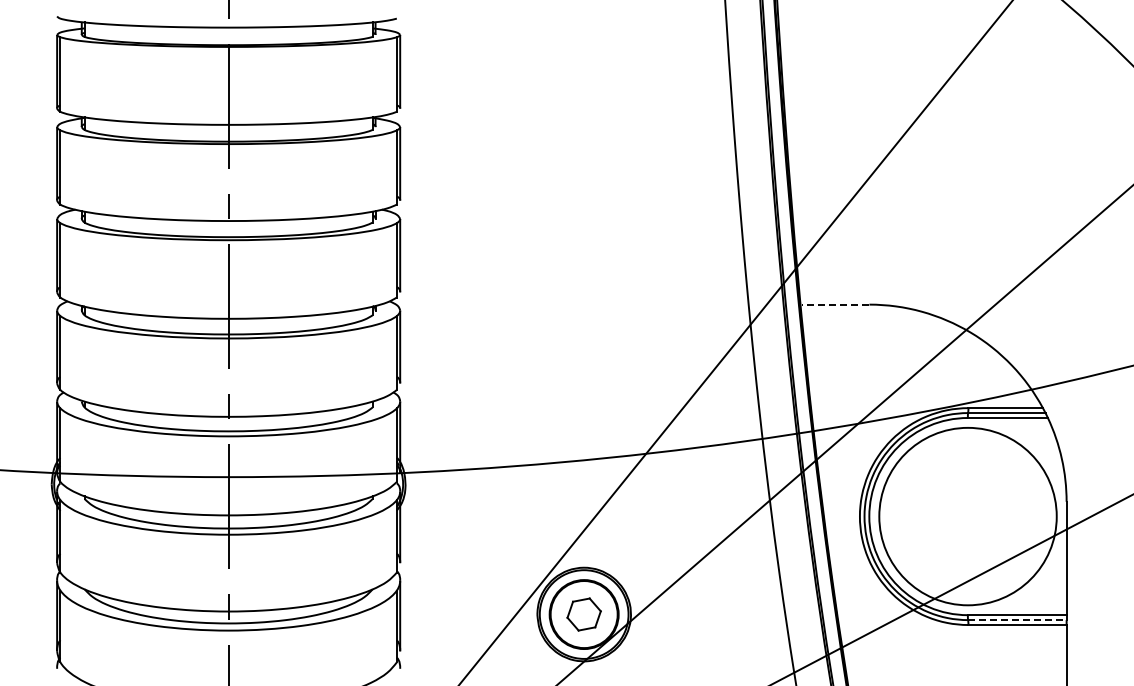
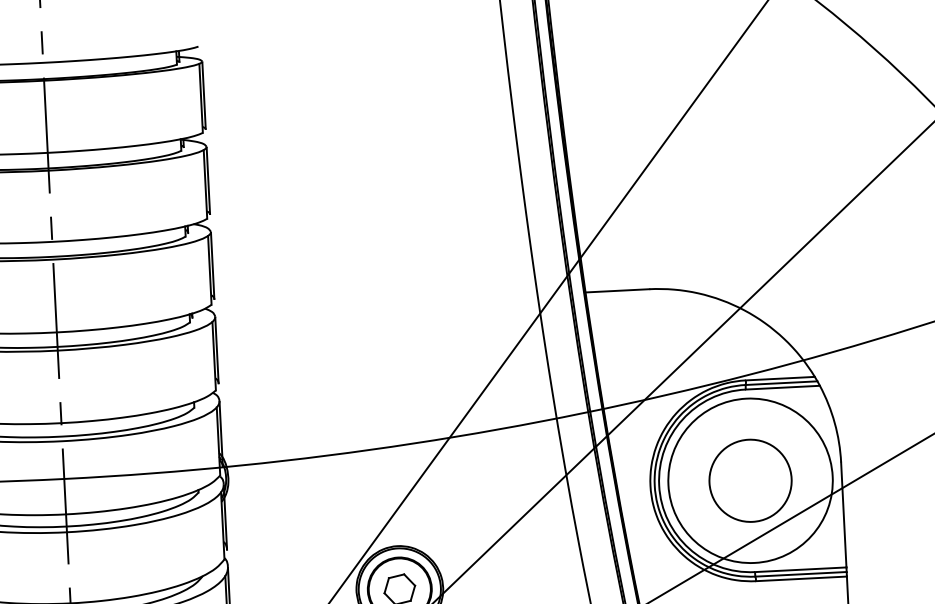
line: (835, 304) -> (617, 290), dashed -> solid
circle: (967, 516) -> (750, 480), added
line: (1017, 620) -> (801, 574), dashed -> solid

